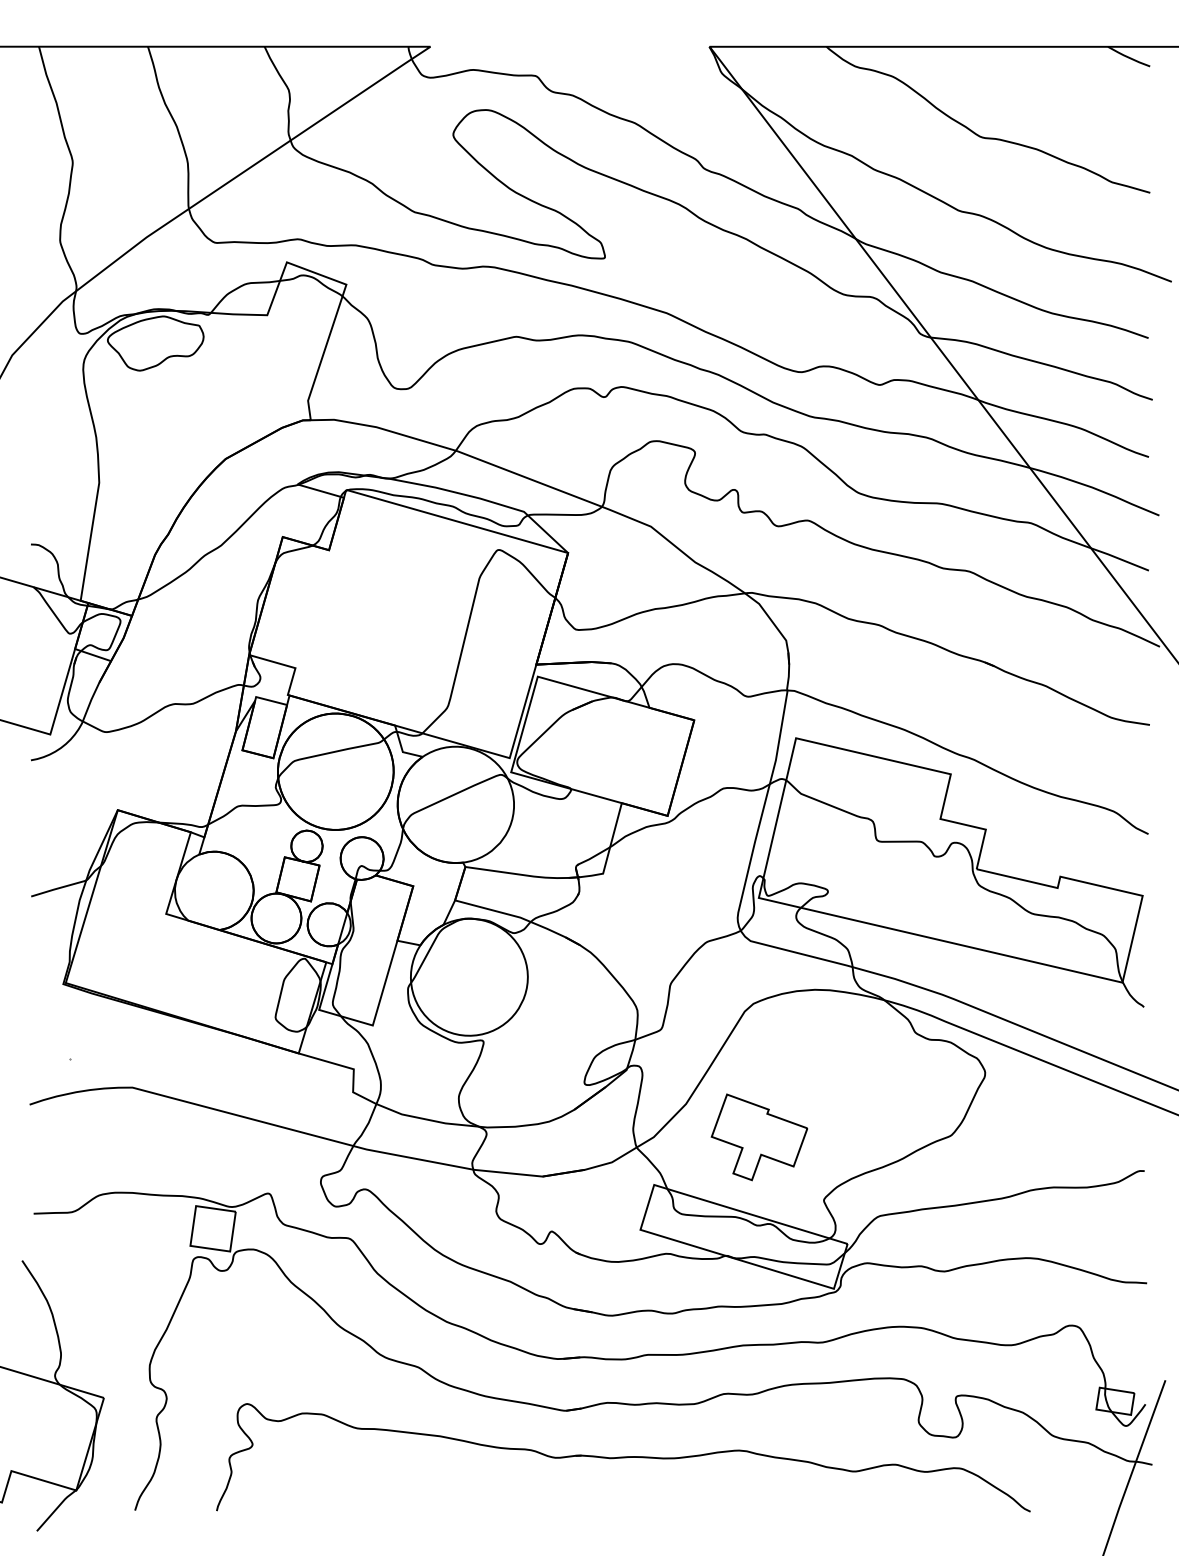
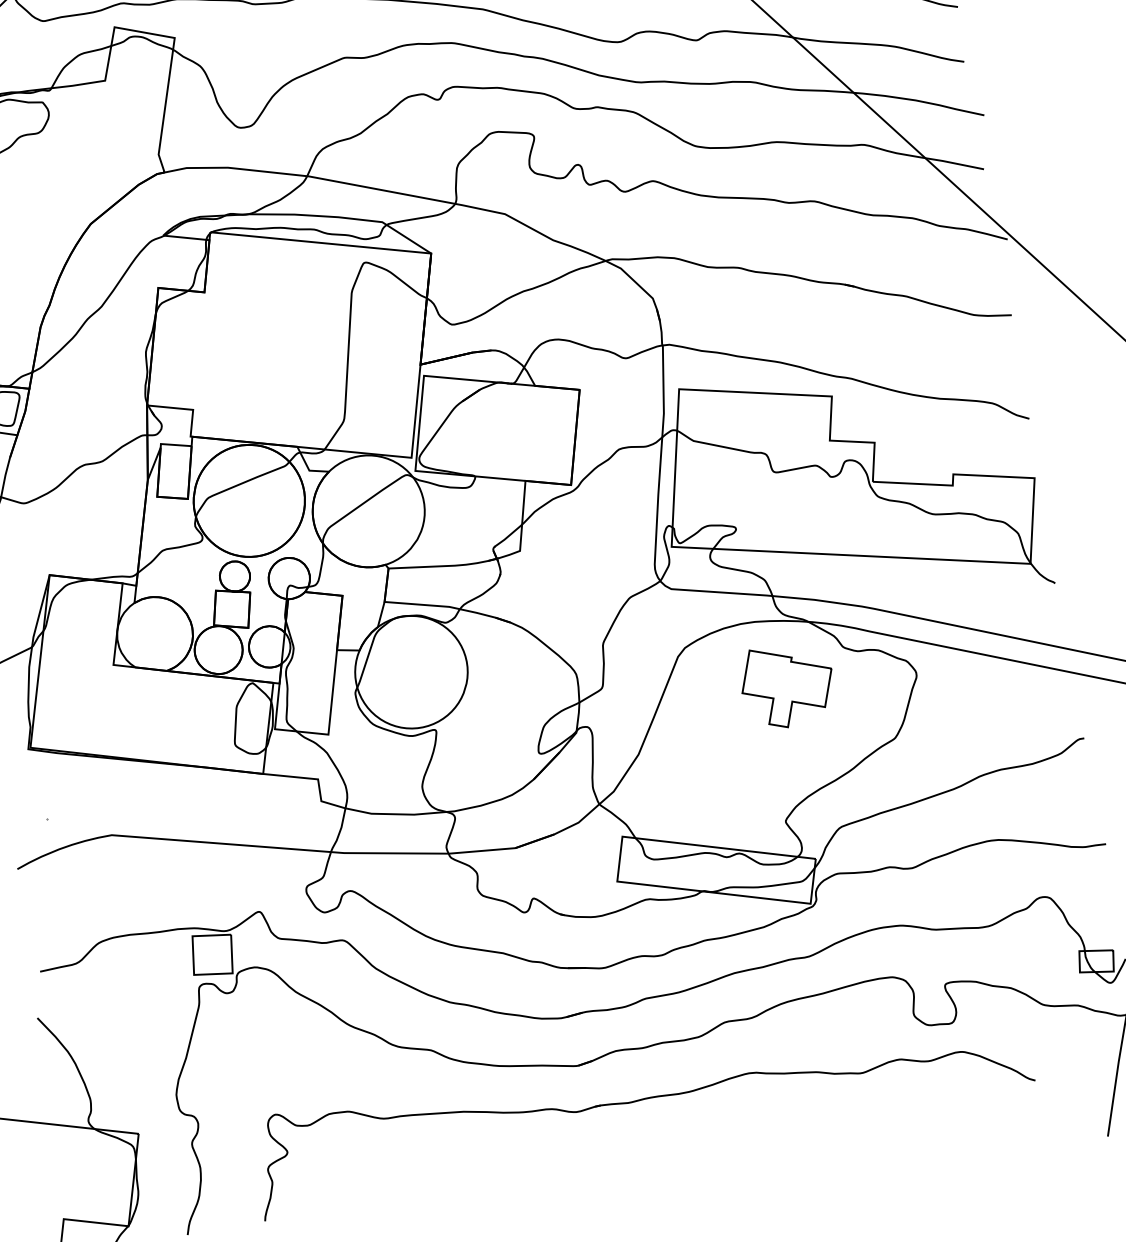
part: (759, 1137) -> (787, 685), moved

